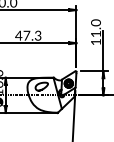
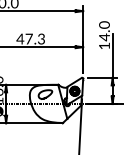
text: (96, 34) -> (104, 37), 11.0 -> 14.0

